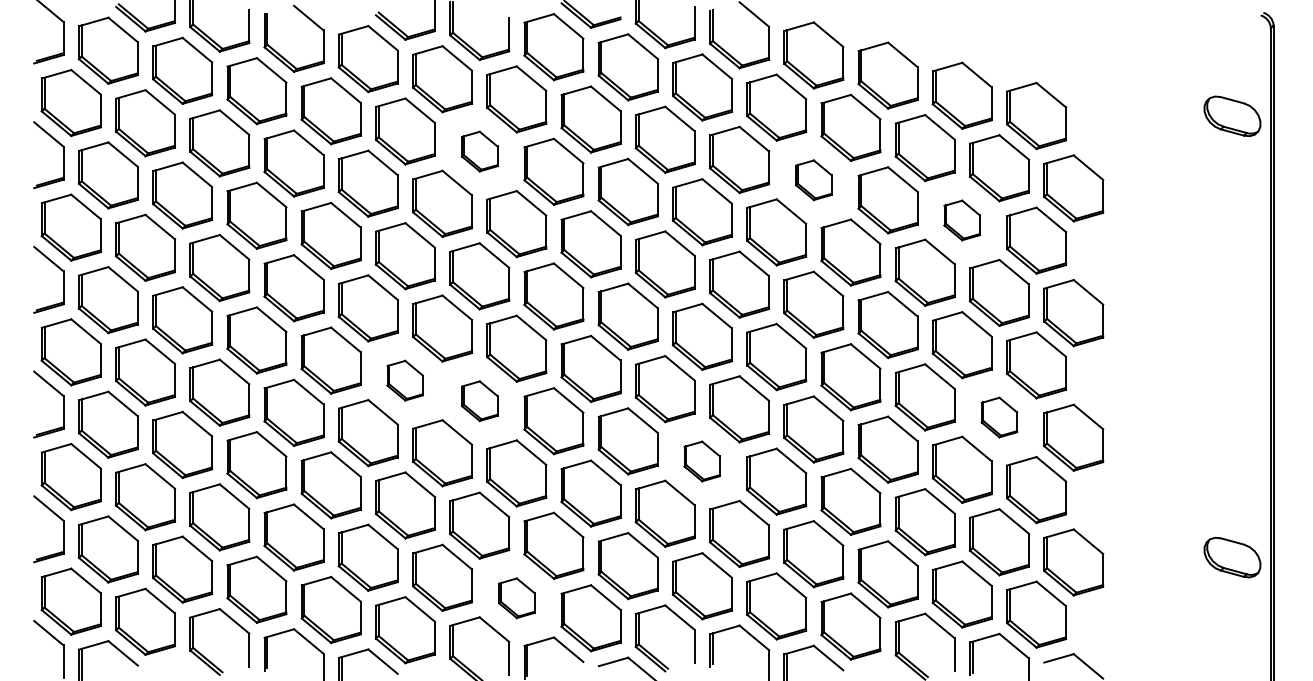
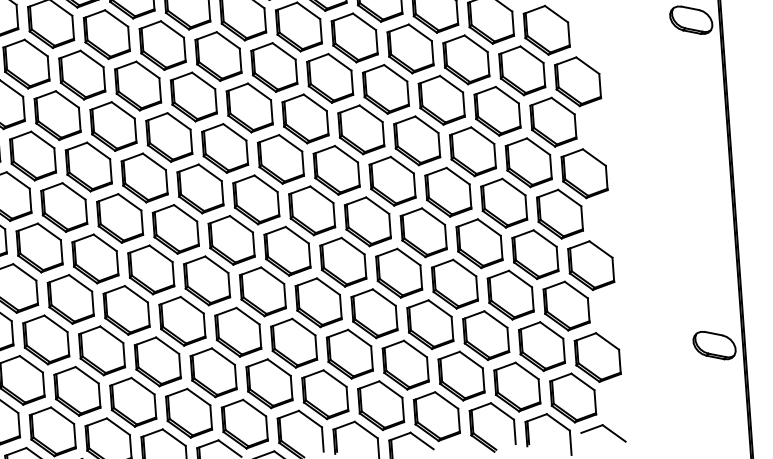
part: (479, 151) -> (137, 85), size x1.67
part: (813, 180) -> (385, 89), size x1.67
part: (961, 220) -> (496, 111), size x1.67
part: (404, 380) -> (94, 258), size x1.67
part: (479, 401) -> (151, 270), size x1.67
part: (999, 417) -> (535, 254), size x1.67
part: (701, 461) -> (317, 302), size x1.67
part: (516, 598) -> (188, 413), size x1.67

